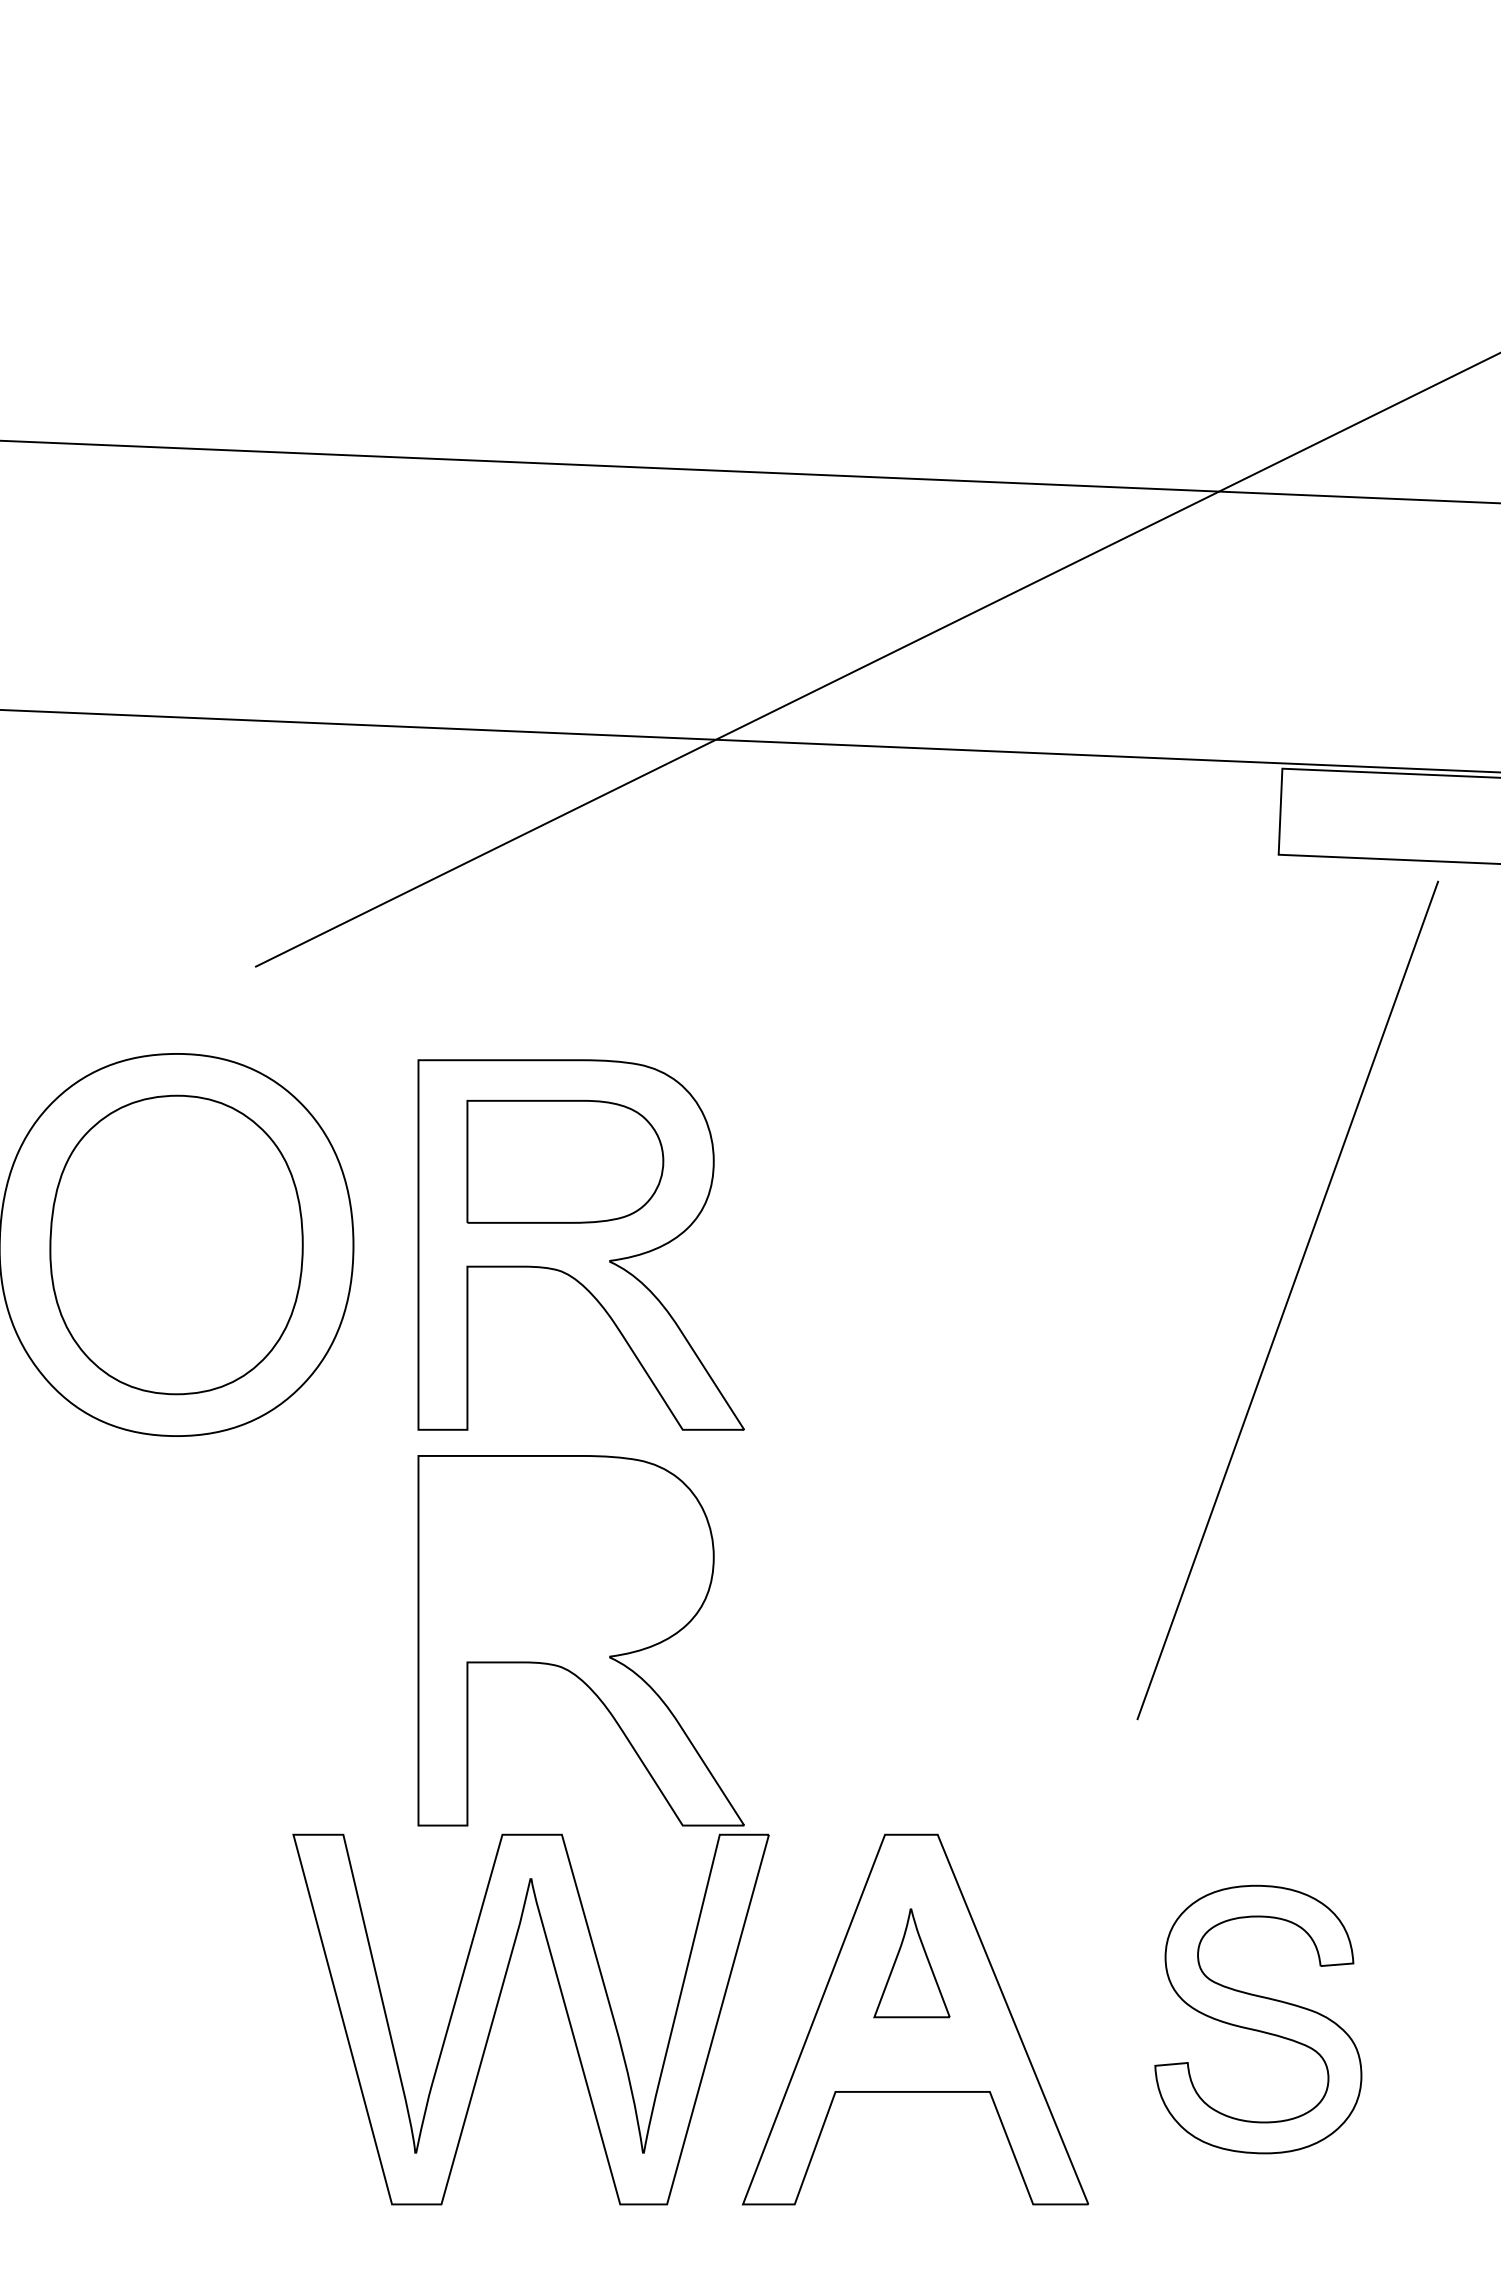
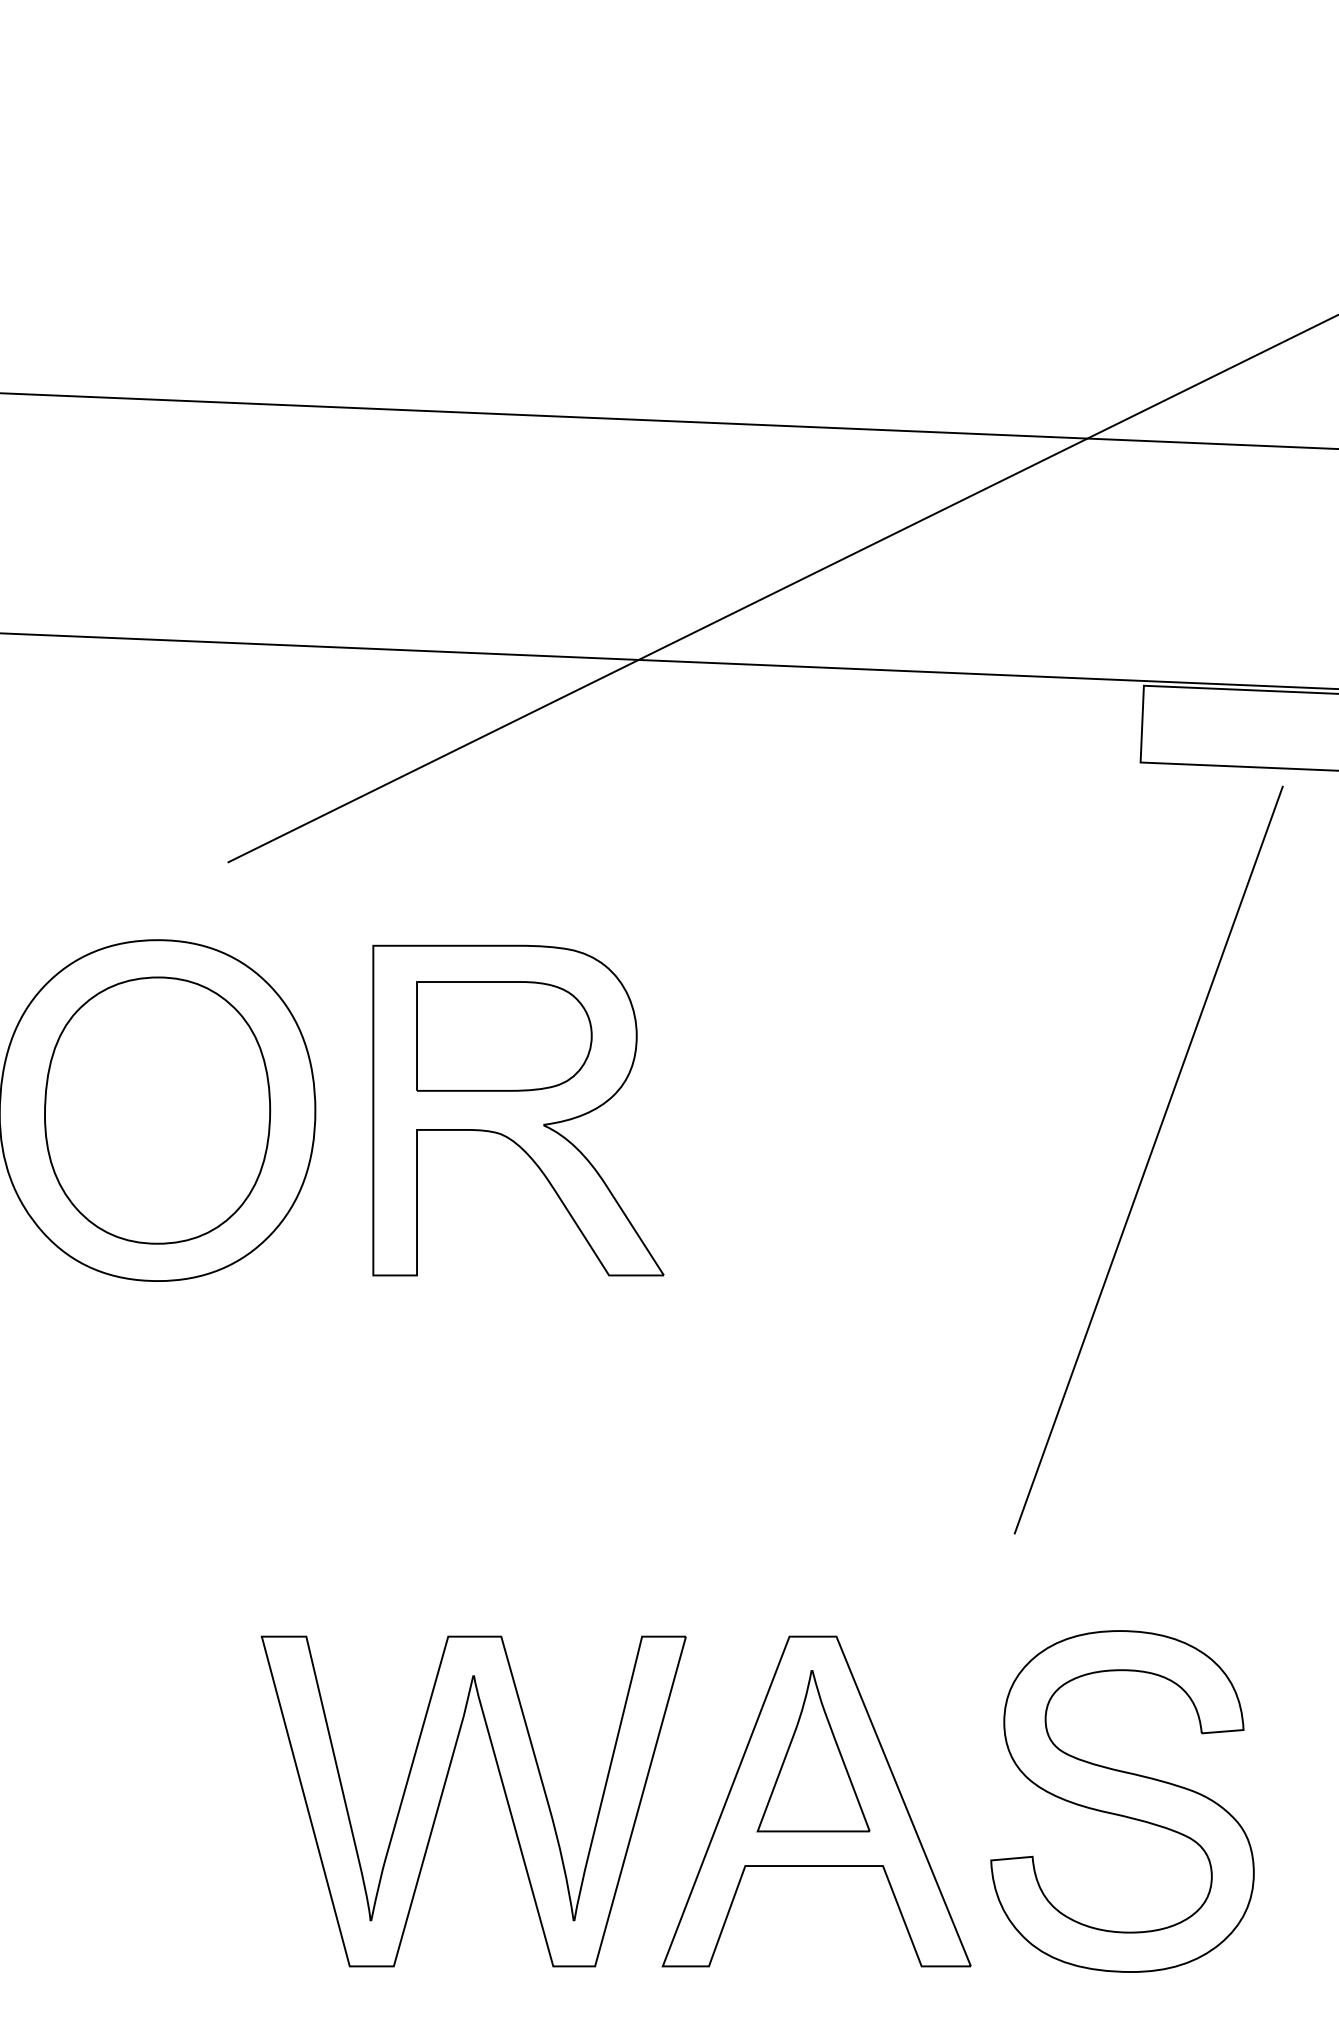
part: (581, 1640) -> (518, 1463), removed
part: (911, 1963) -> (813, 1751), size x1.67
part: (1258, 2019) -> (1122, 1801), size x1.43

